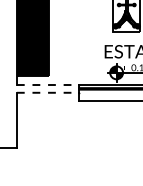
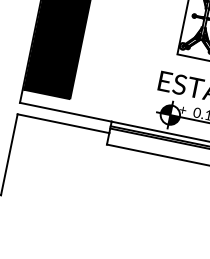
line: (48, 85) -> (66, 113), dashed -> solid
line: (48, 92) -> (64, 123), dashed -> solid

